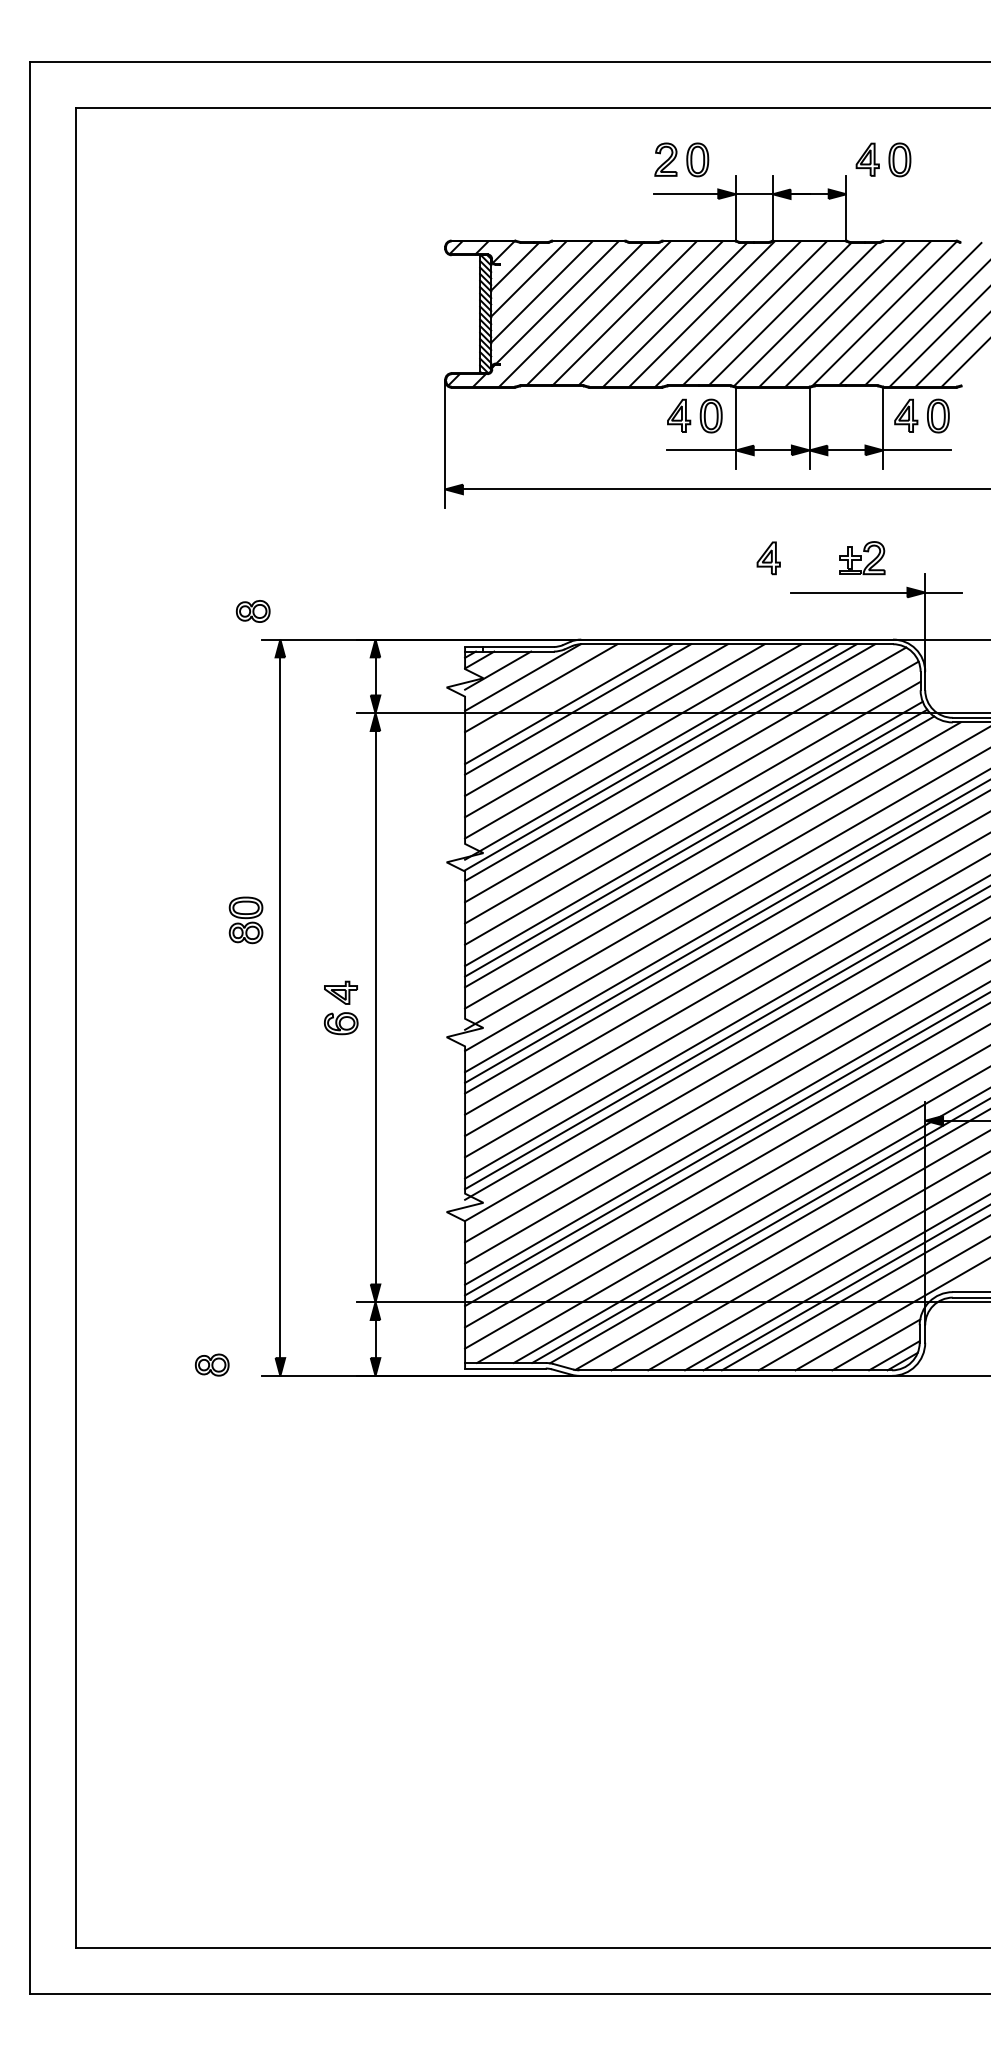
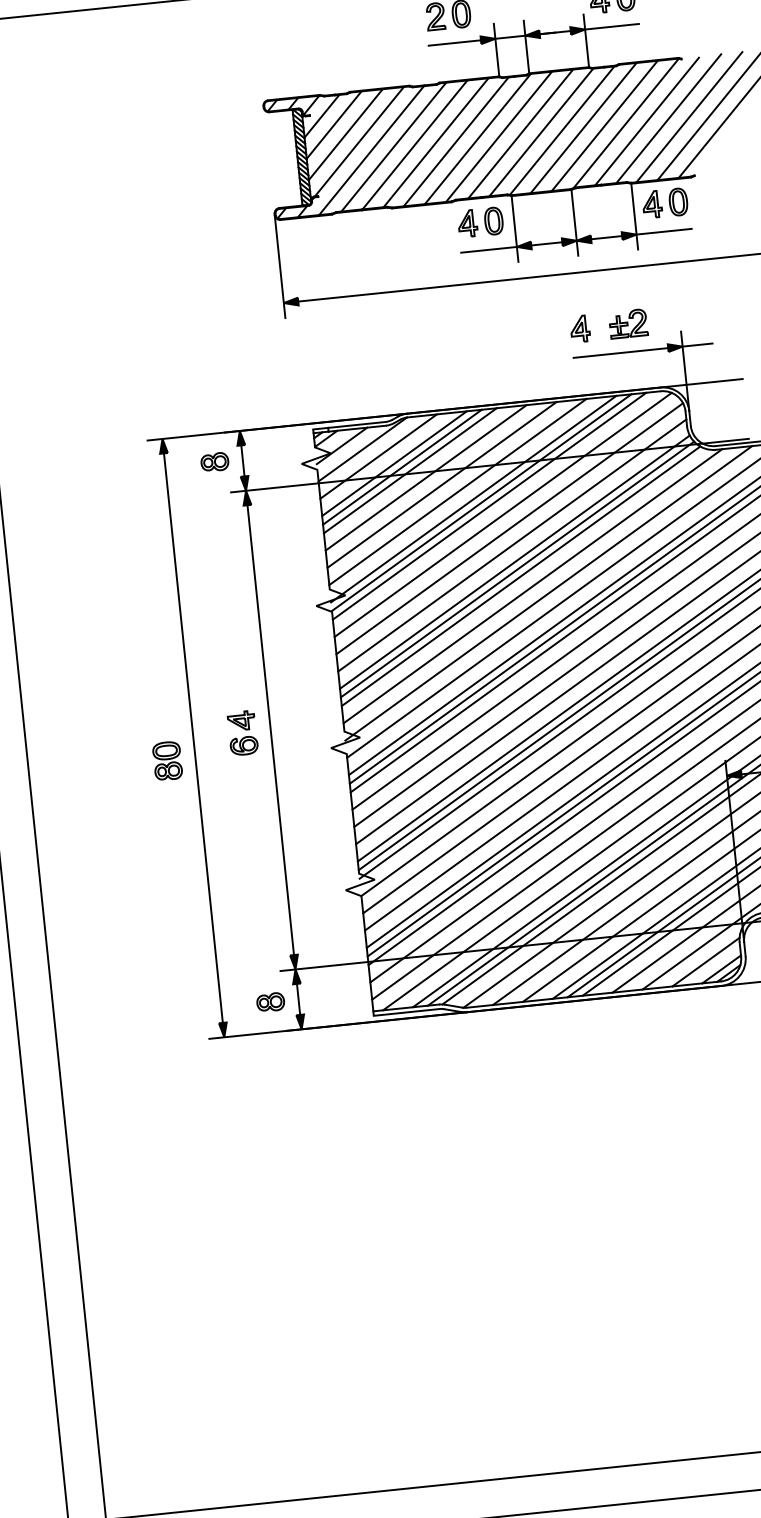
line: (879, 194) -> (612, 26), added
part: (768, 558) -> (580, 329), moved
part: (252, 611) -> (214, 462), moved
line: (559, 698) -> (394, 463), added
part: (245, 920) -> (167, 761), moved
part: (212, 1364) -> (270, 1001), moved

